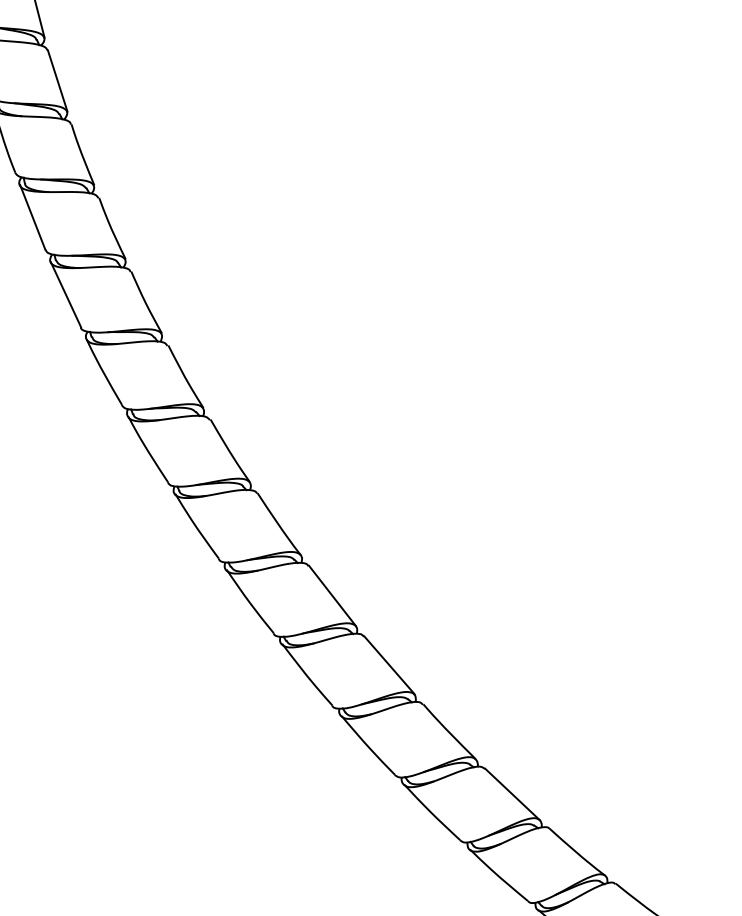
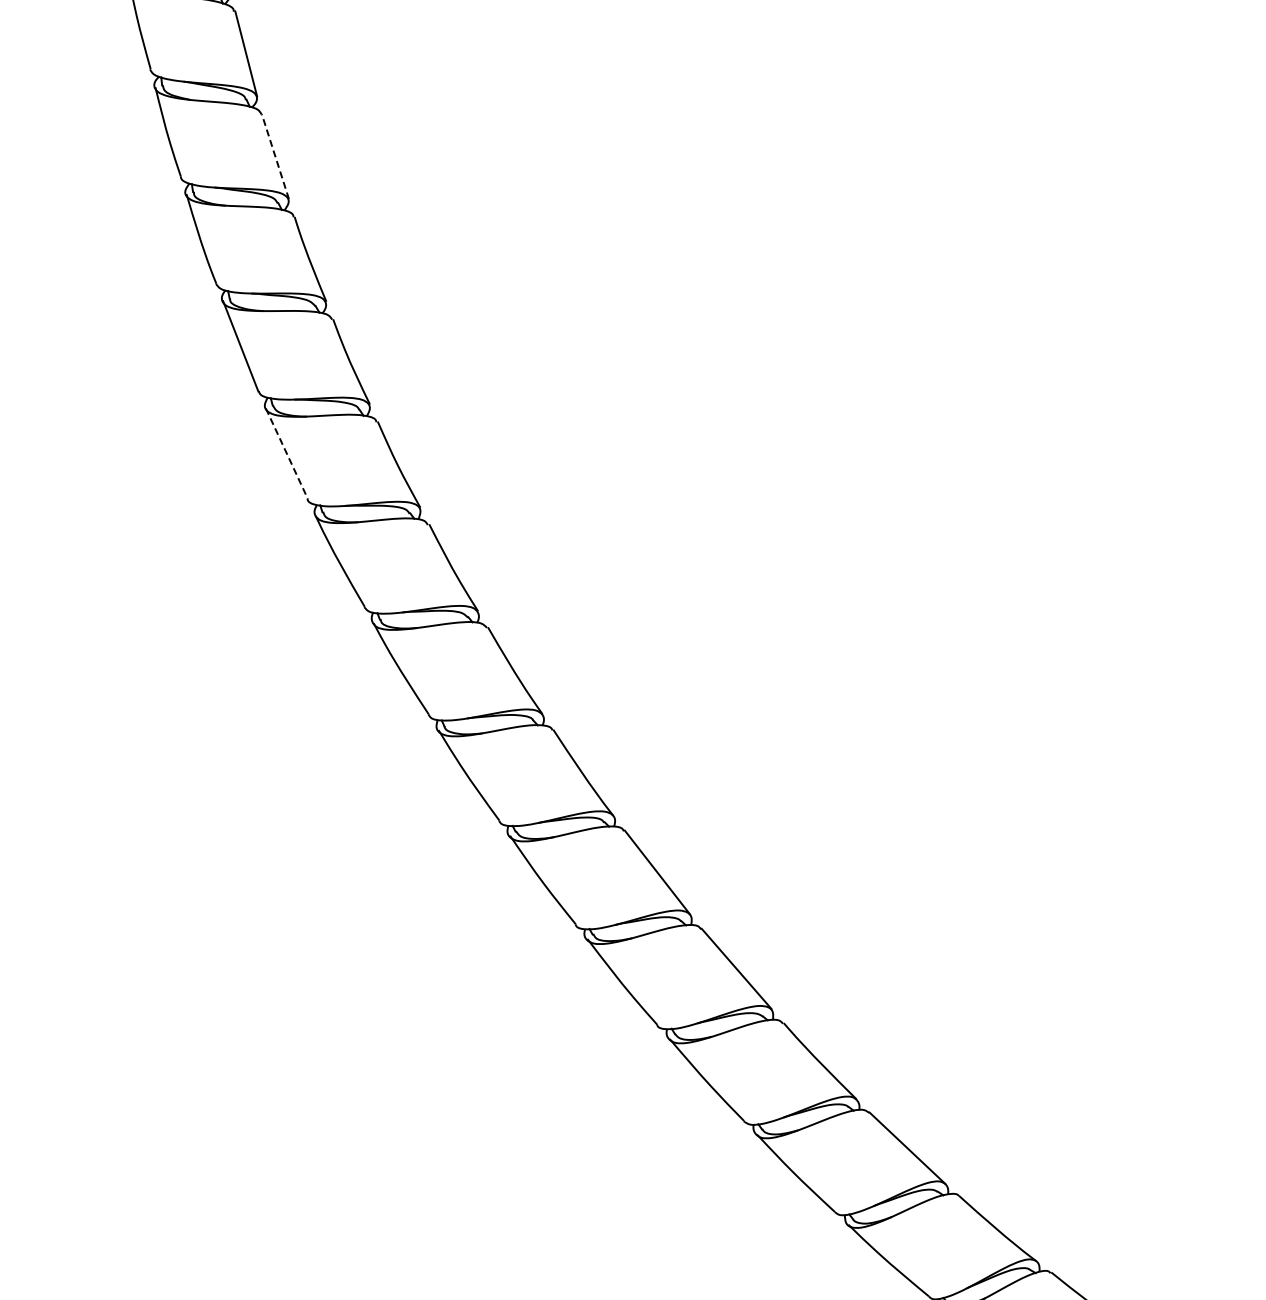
line: (57, 80) -> (275, 156), solid -> dashed
line: (65, 294) -> (286, 453), solid -> dashed

